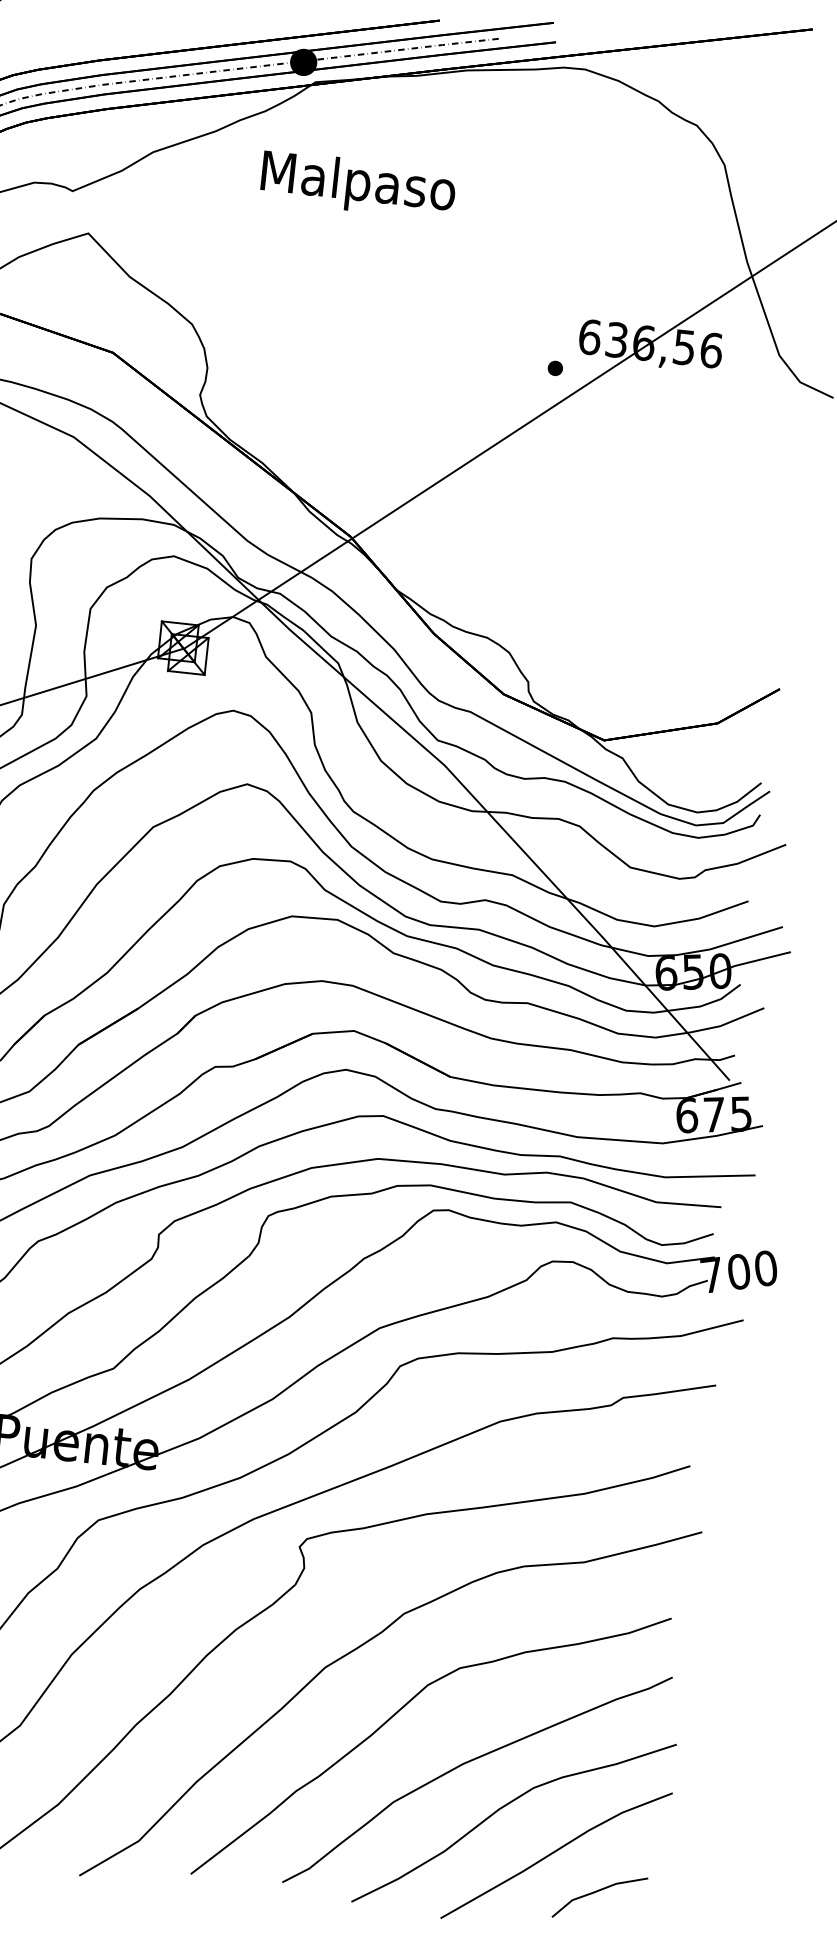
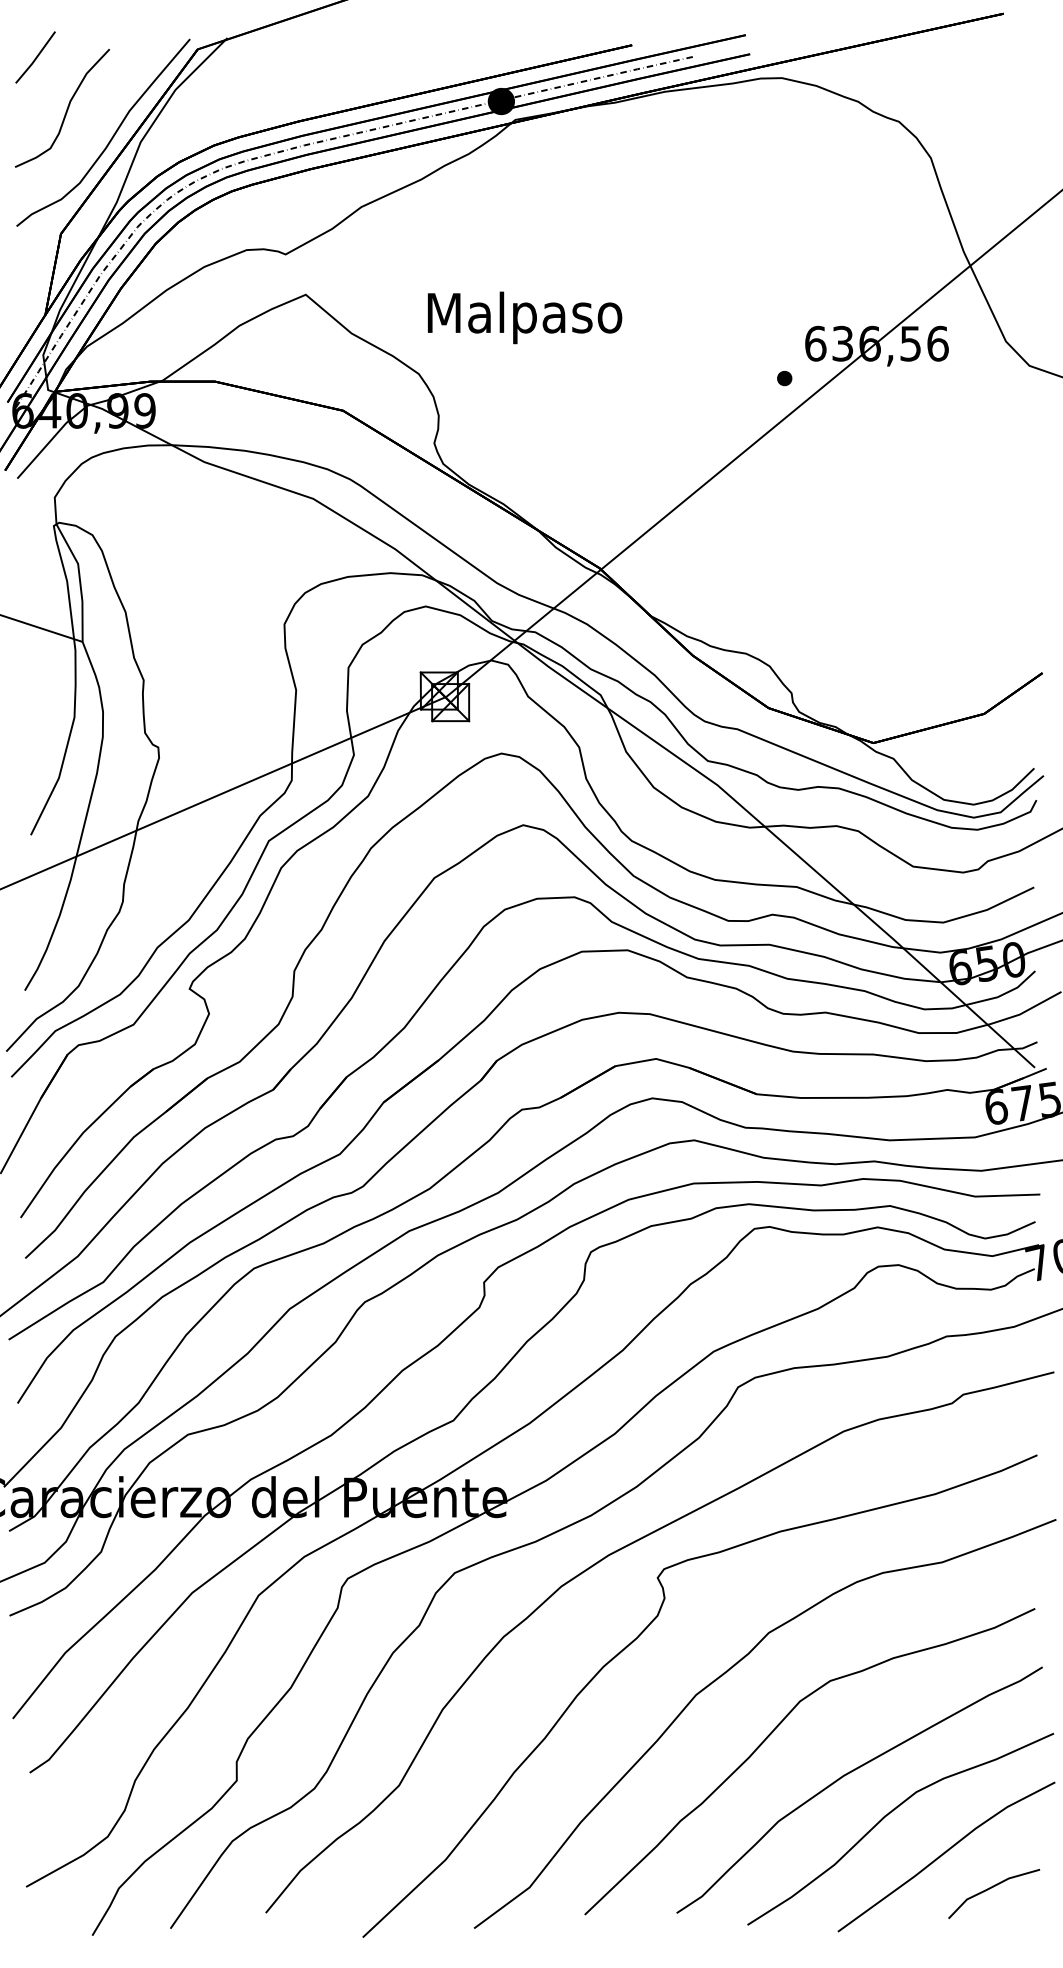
text: (358, 185) -> (525, 317), moved

